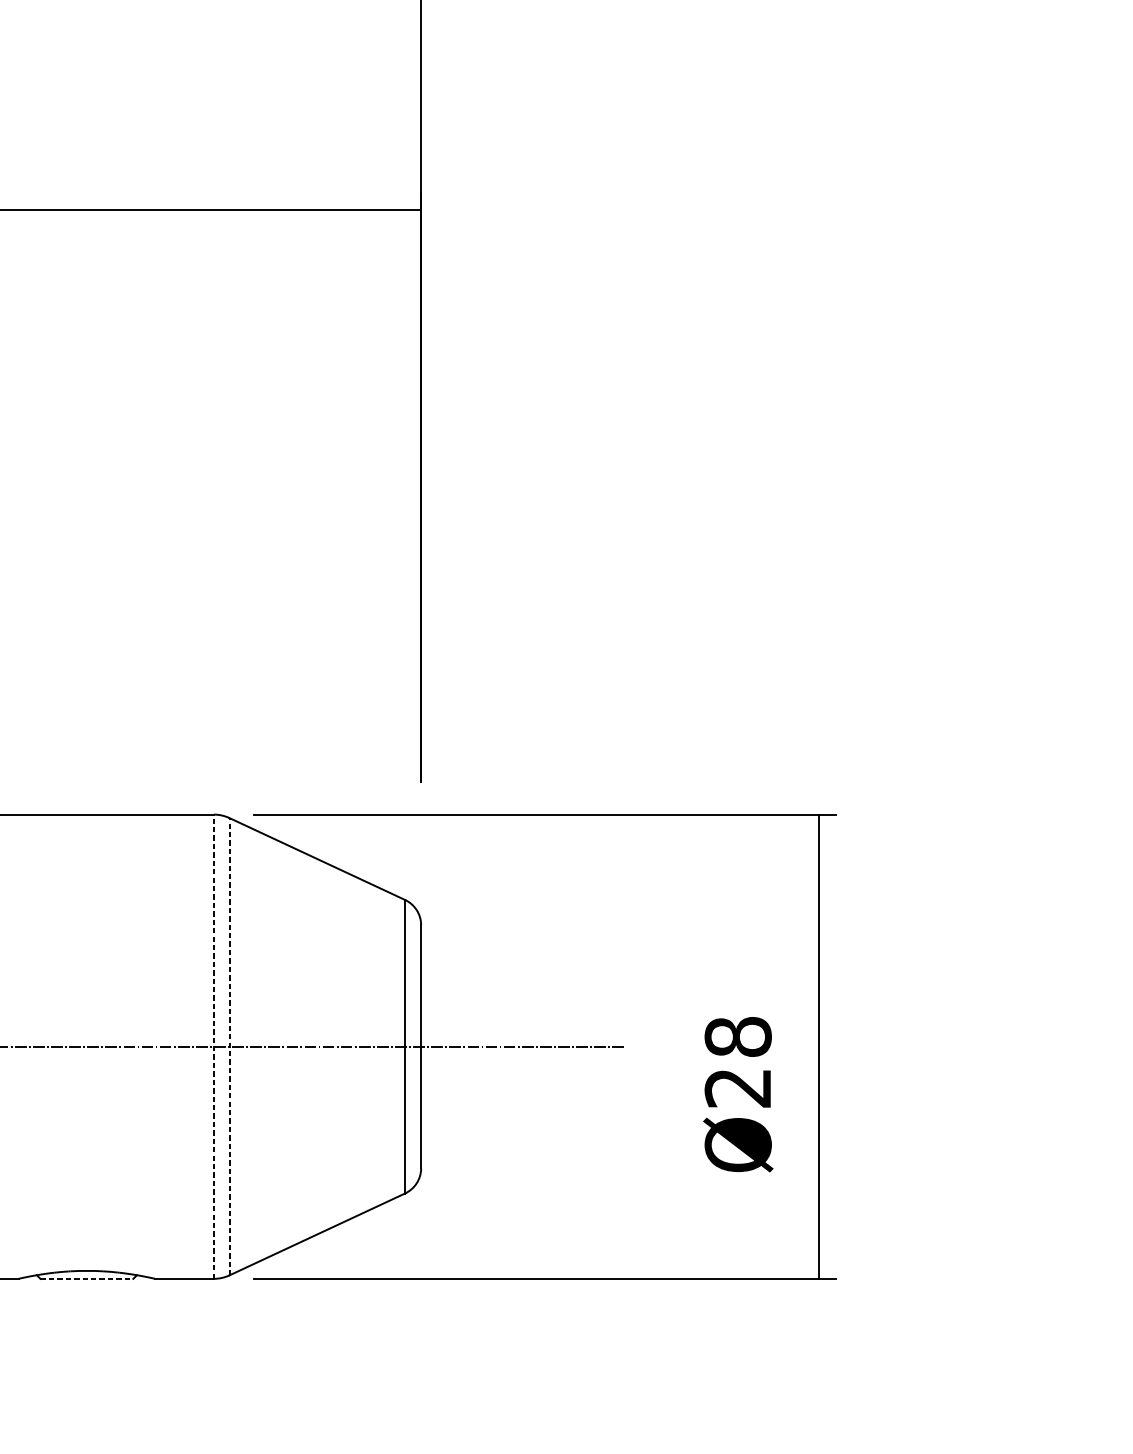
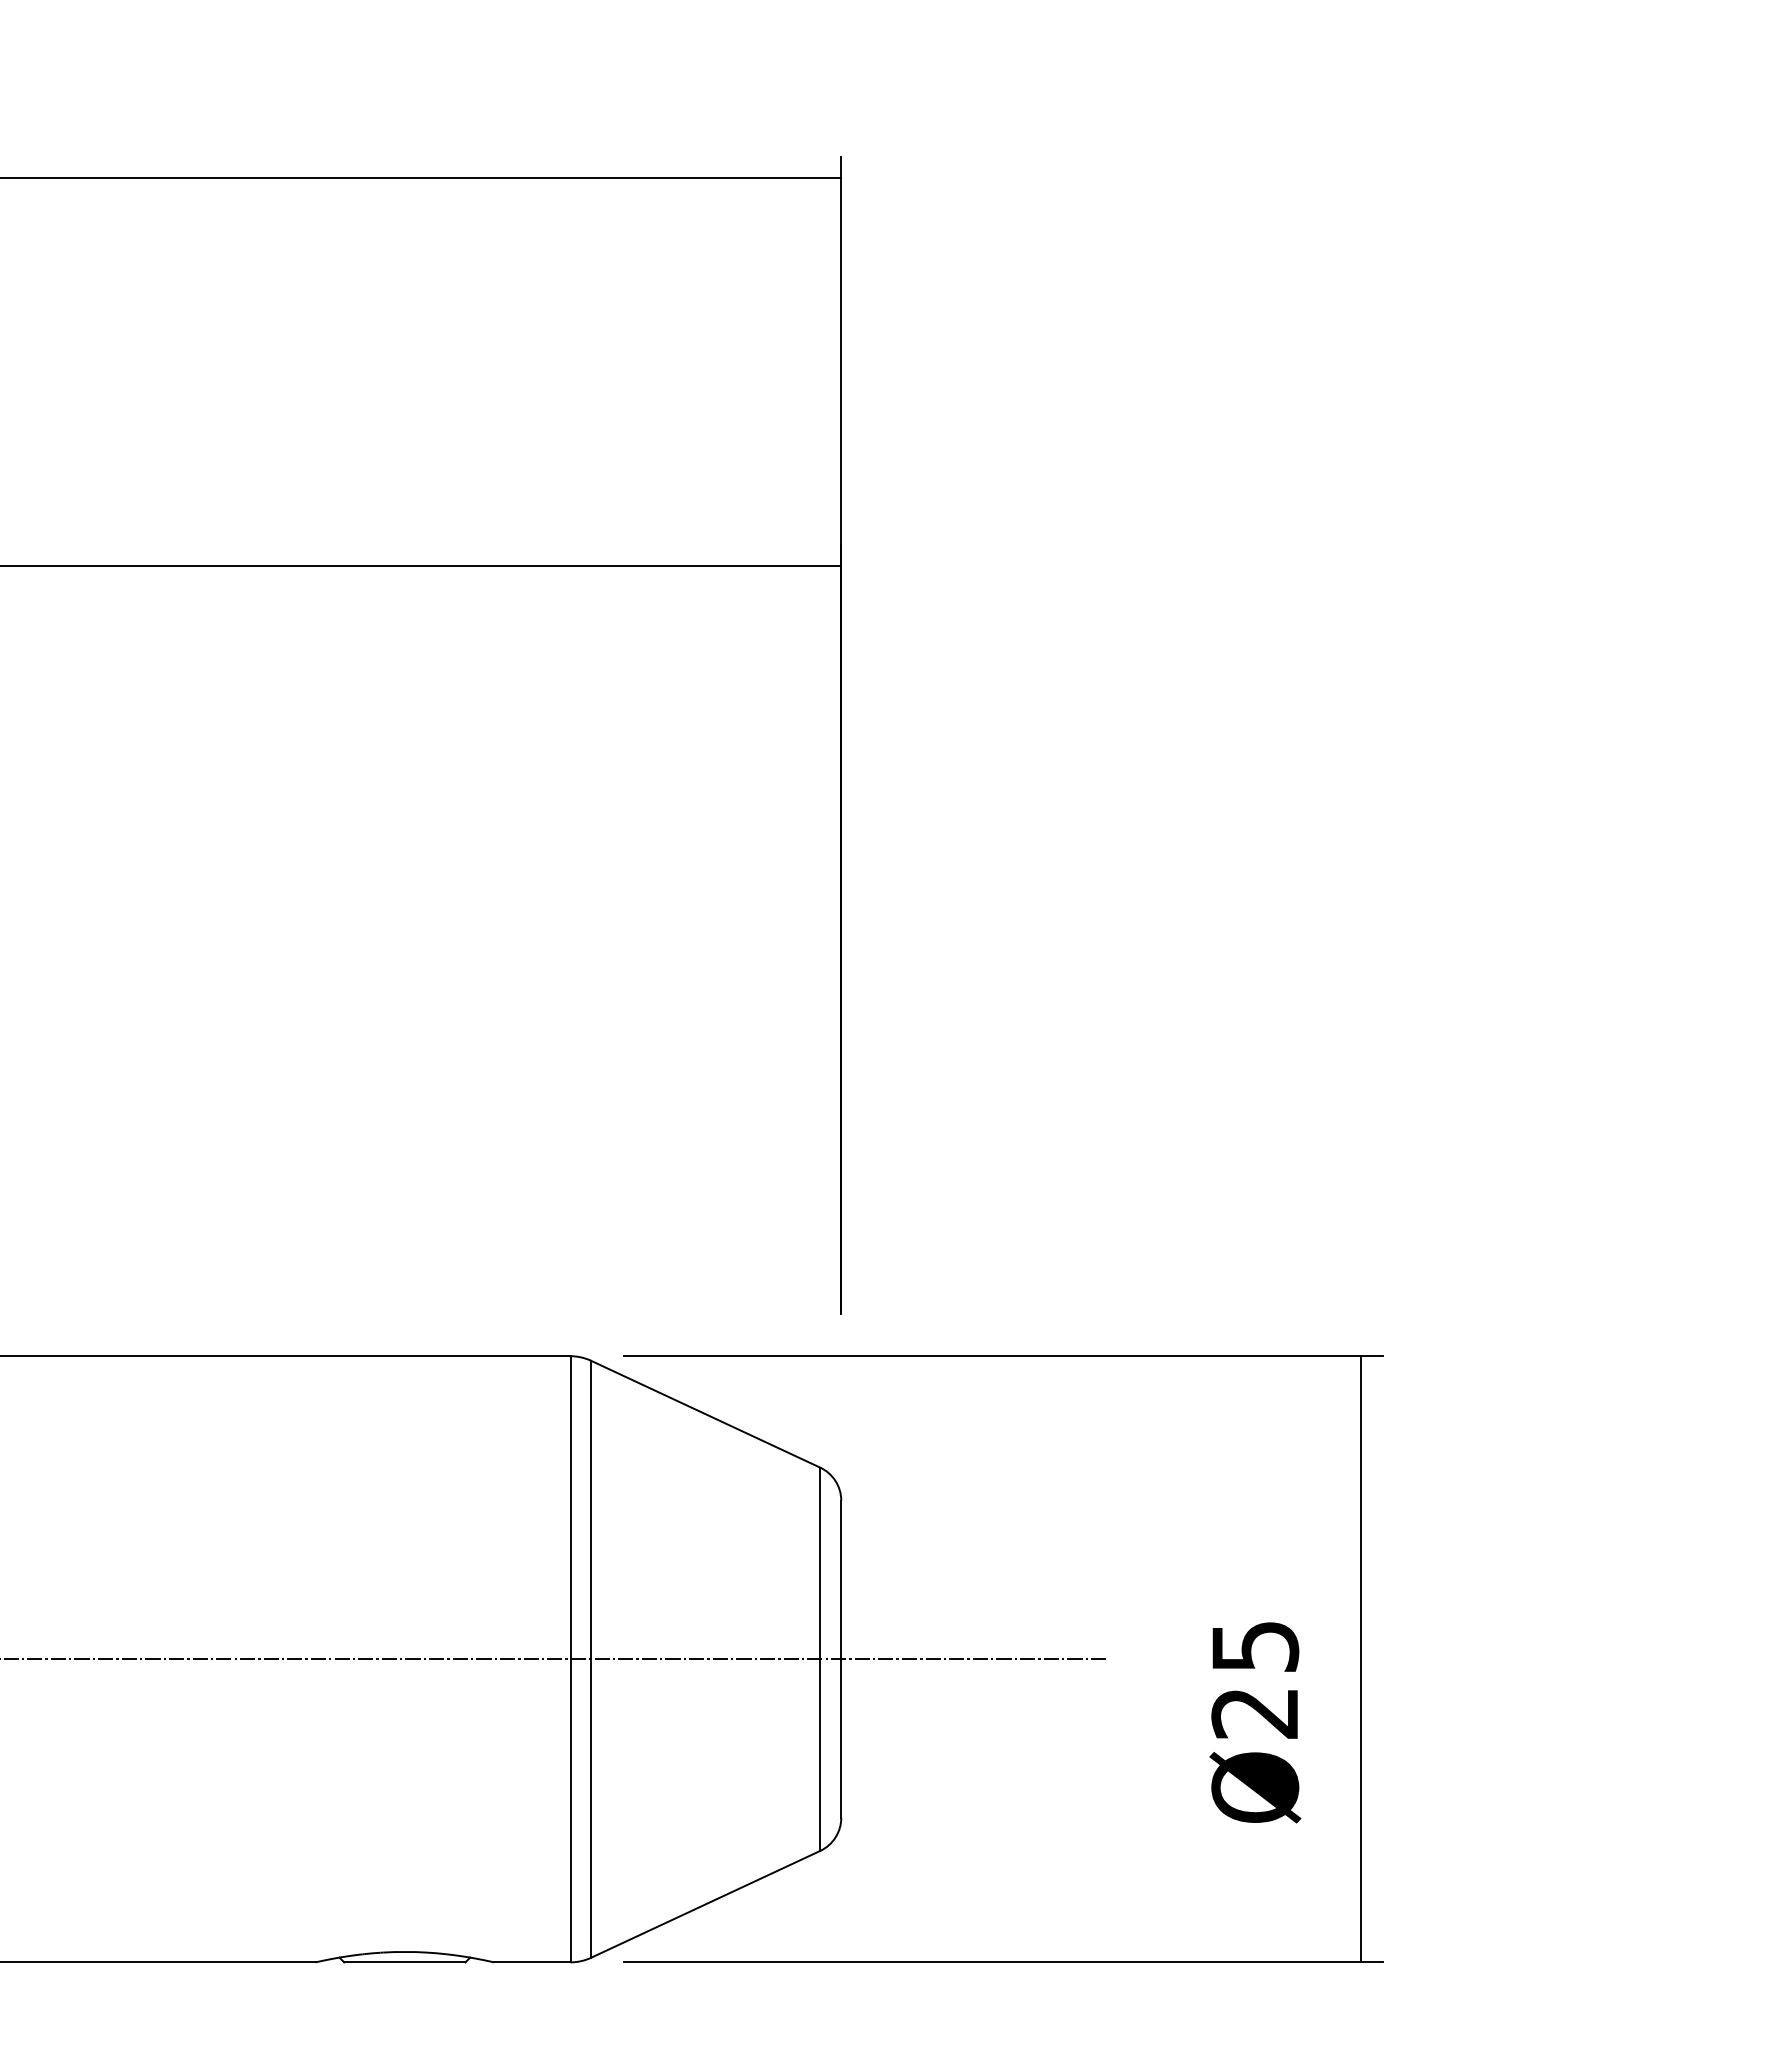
text: (738, 1036) -> (1255, 1646), Ø28 -> Ø25
line: (213, 1046) -> (570, 1658), dashed -> solid
line: (229, 1046) -> (591, 1659), dashed -> solid
line: (86, 1278) -> (404, 1962), dashed -> solid

